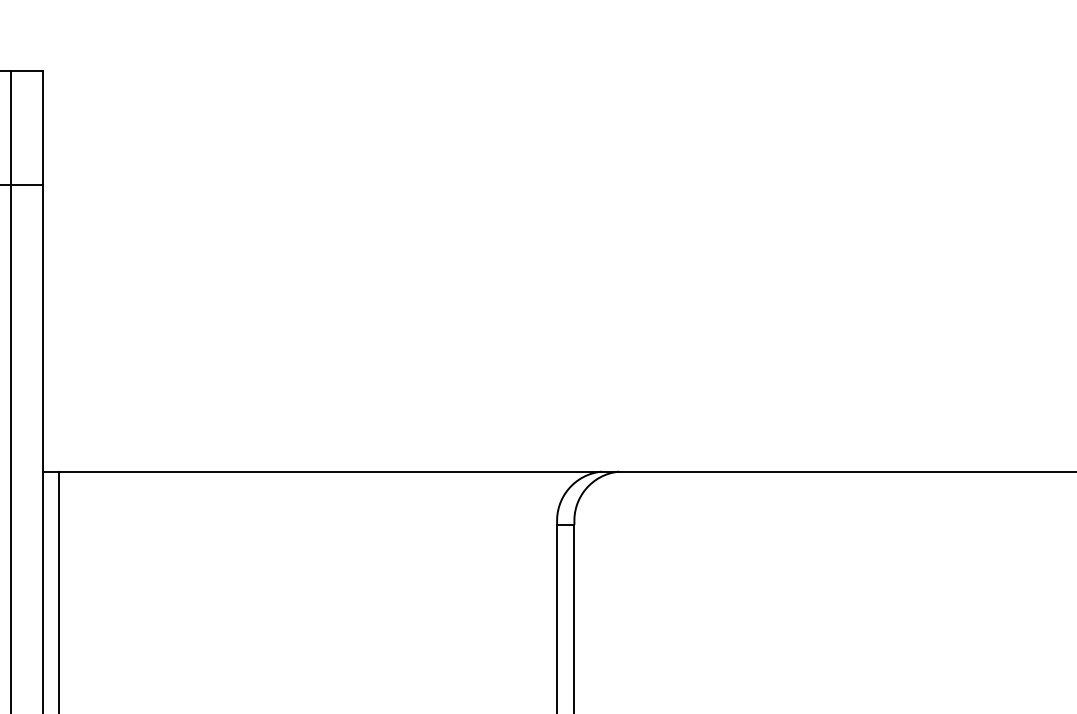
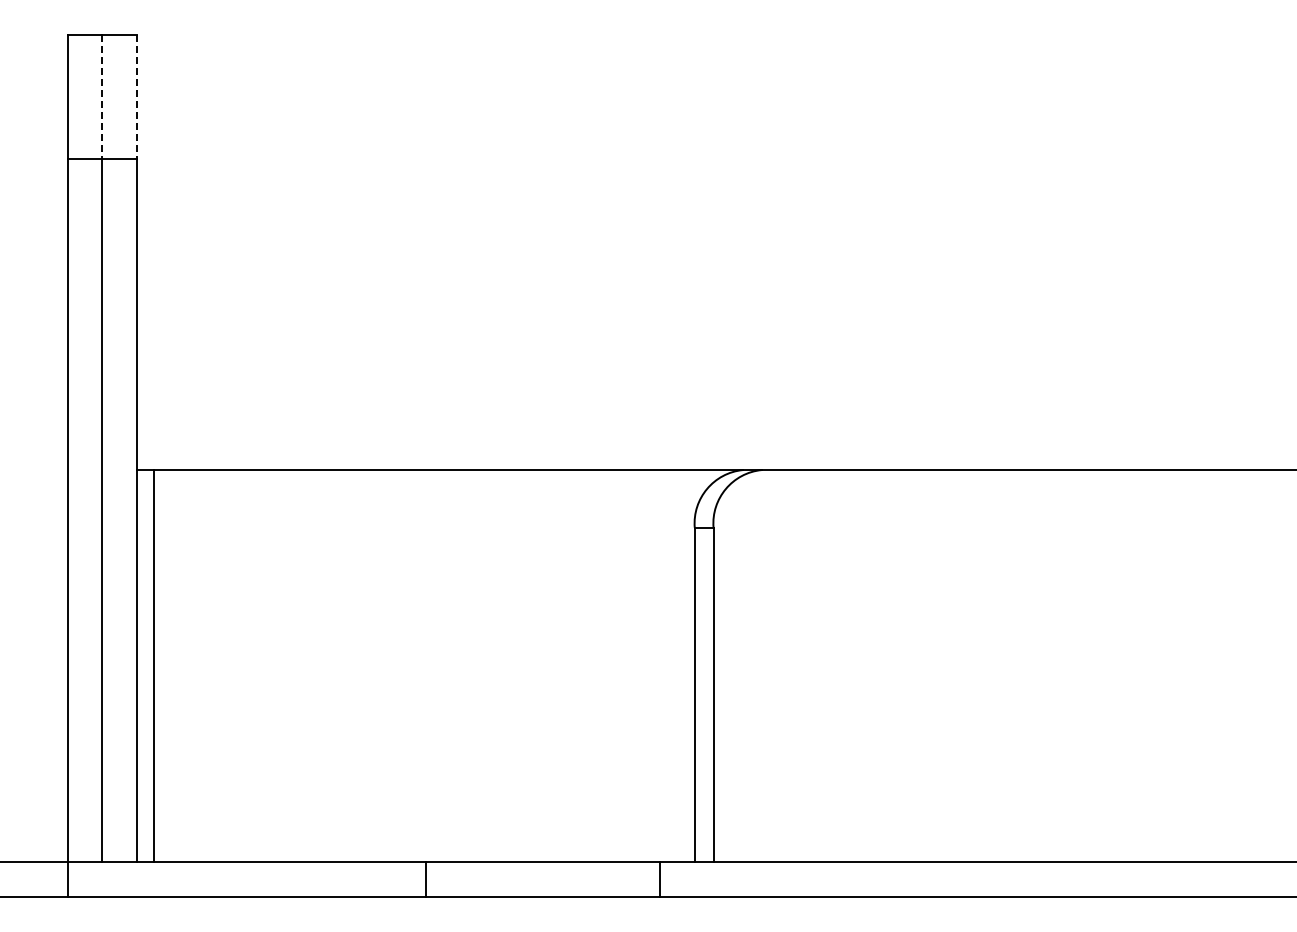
line: (11, 128) -> (102, 97), solid -> dashed
line: (43, 128) -> (136, 97), solid -> dashed

